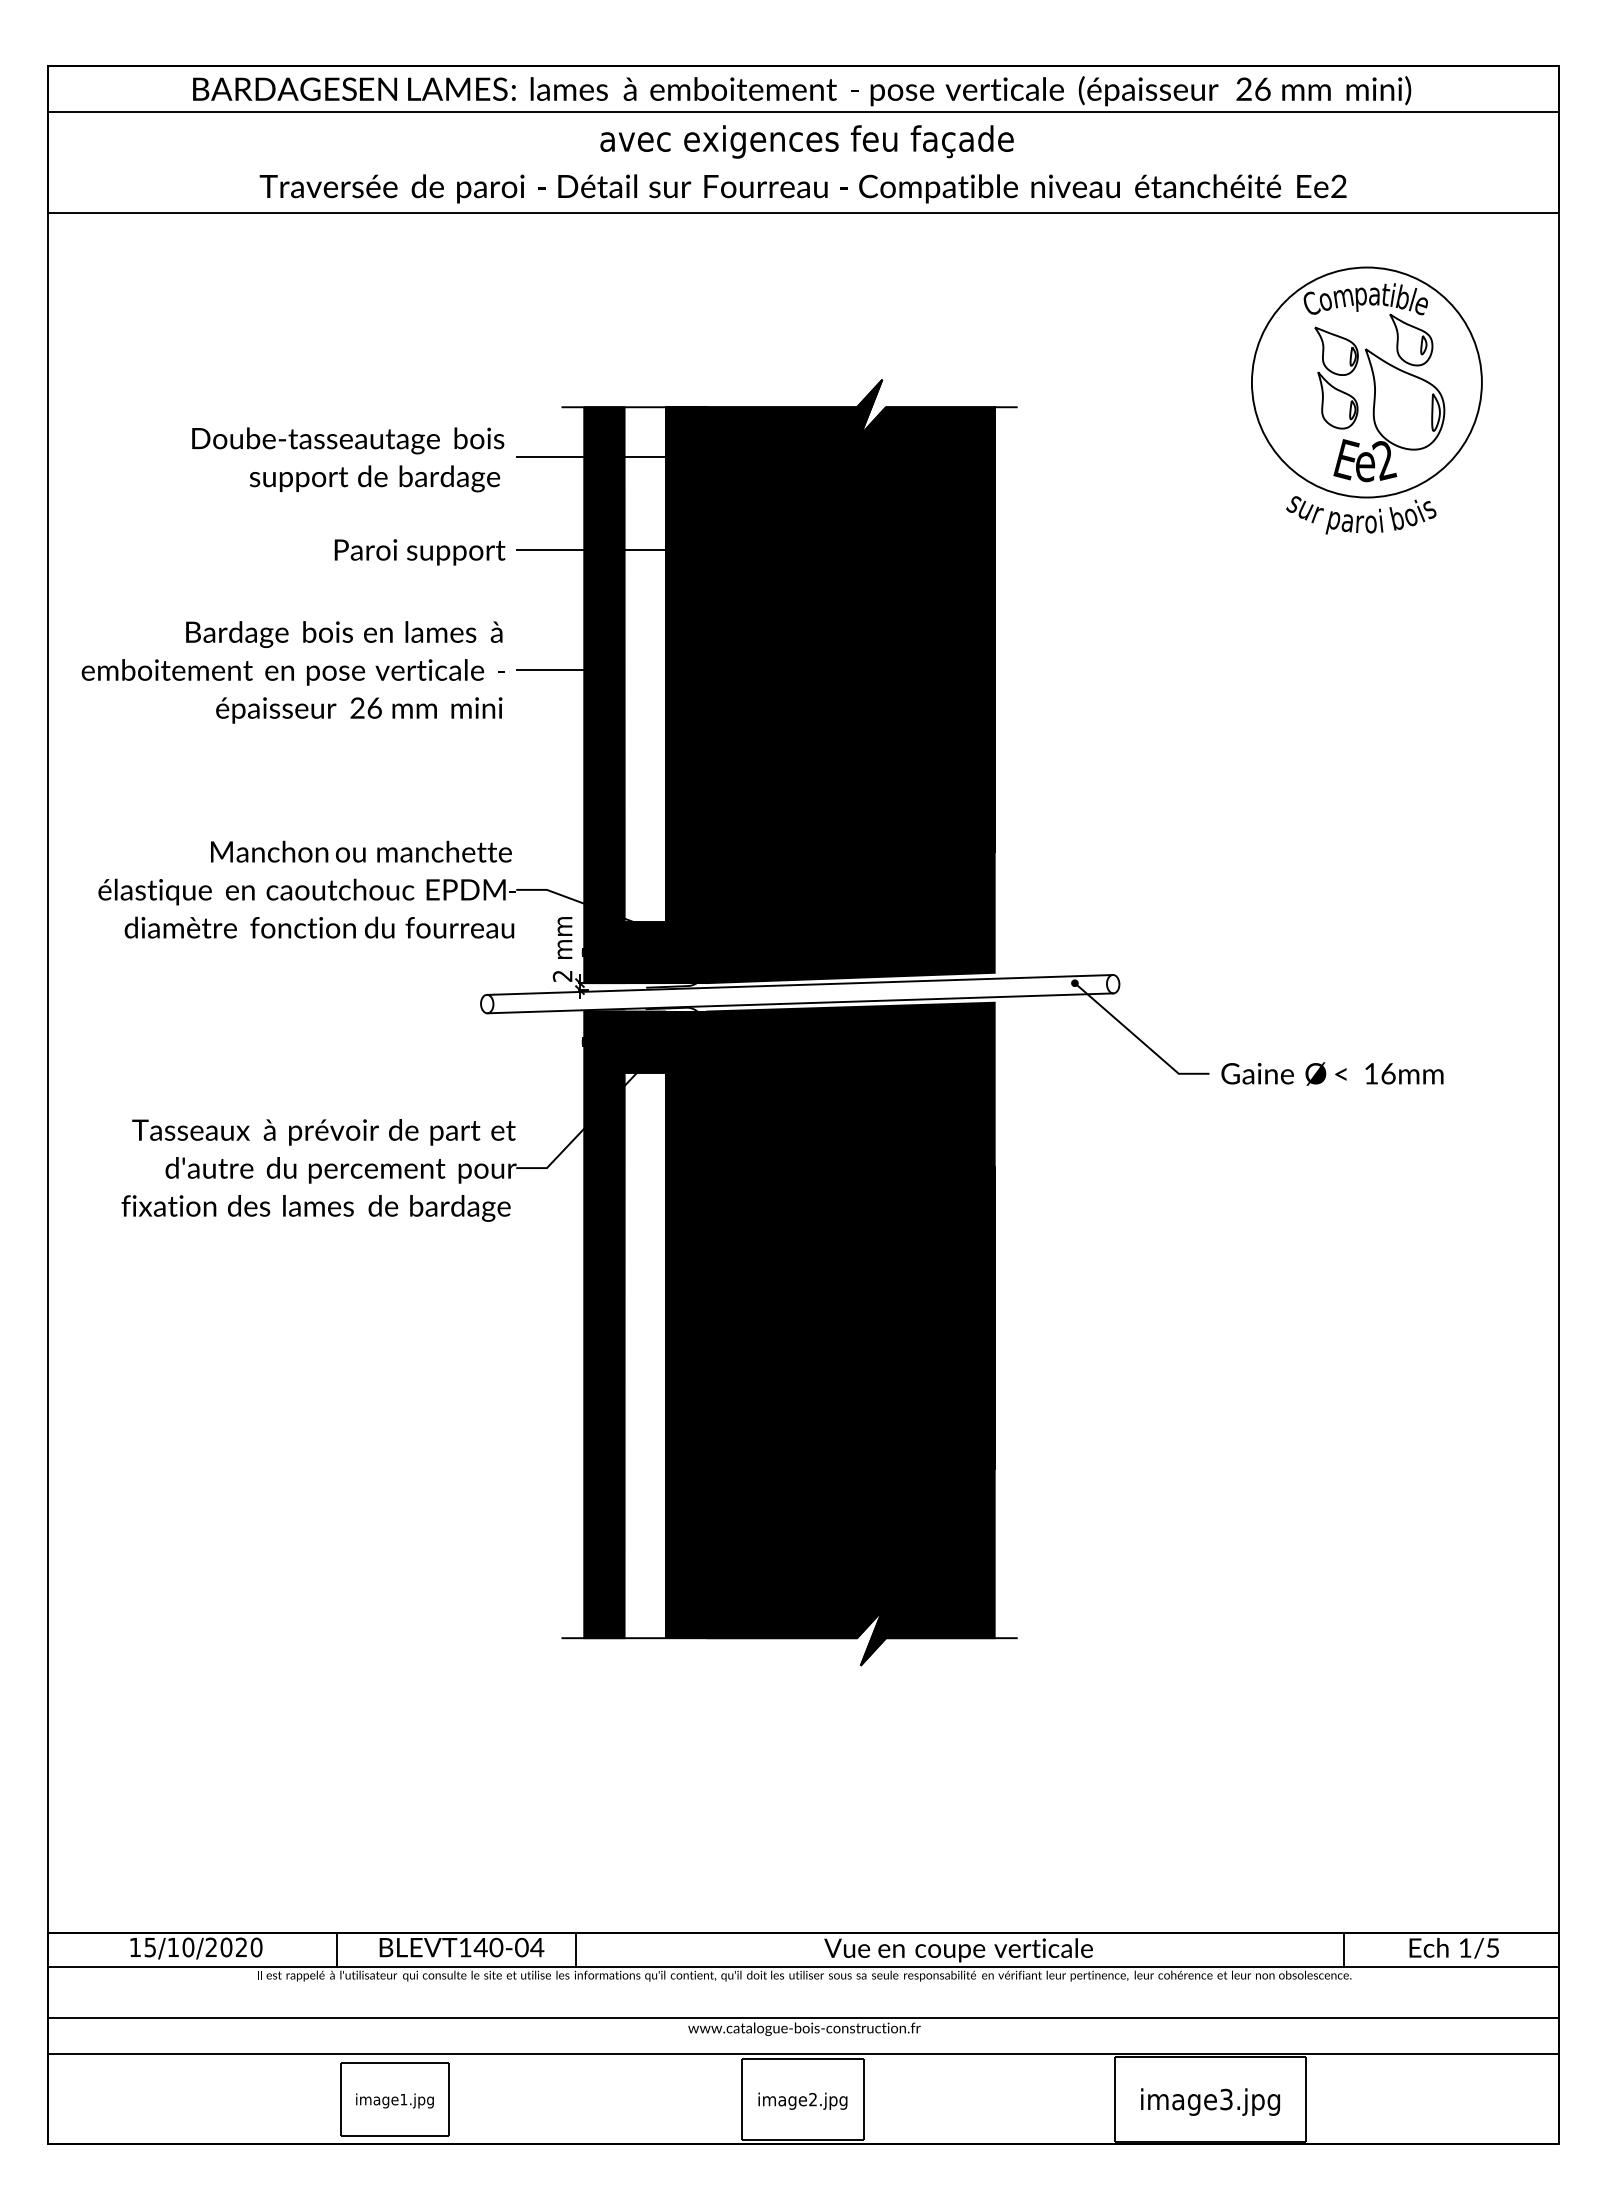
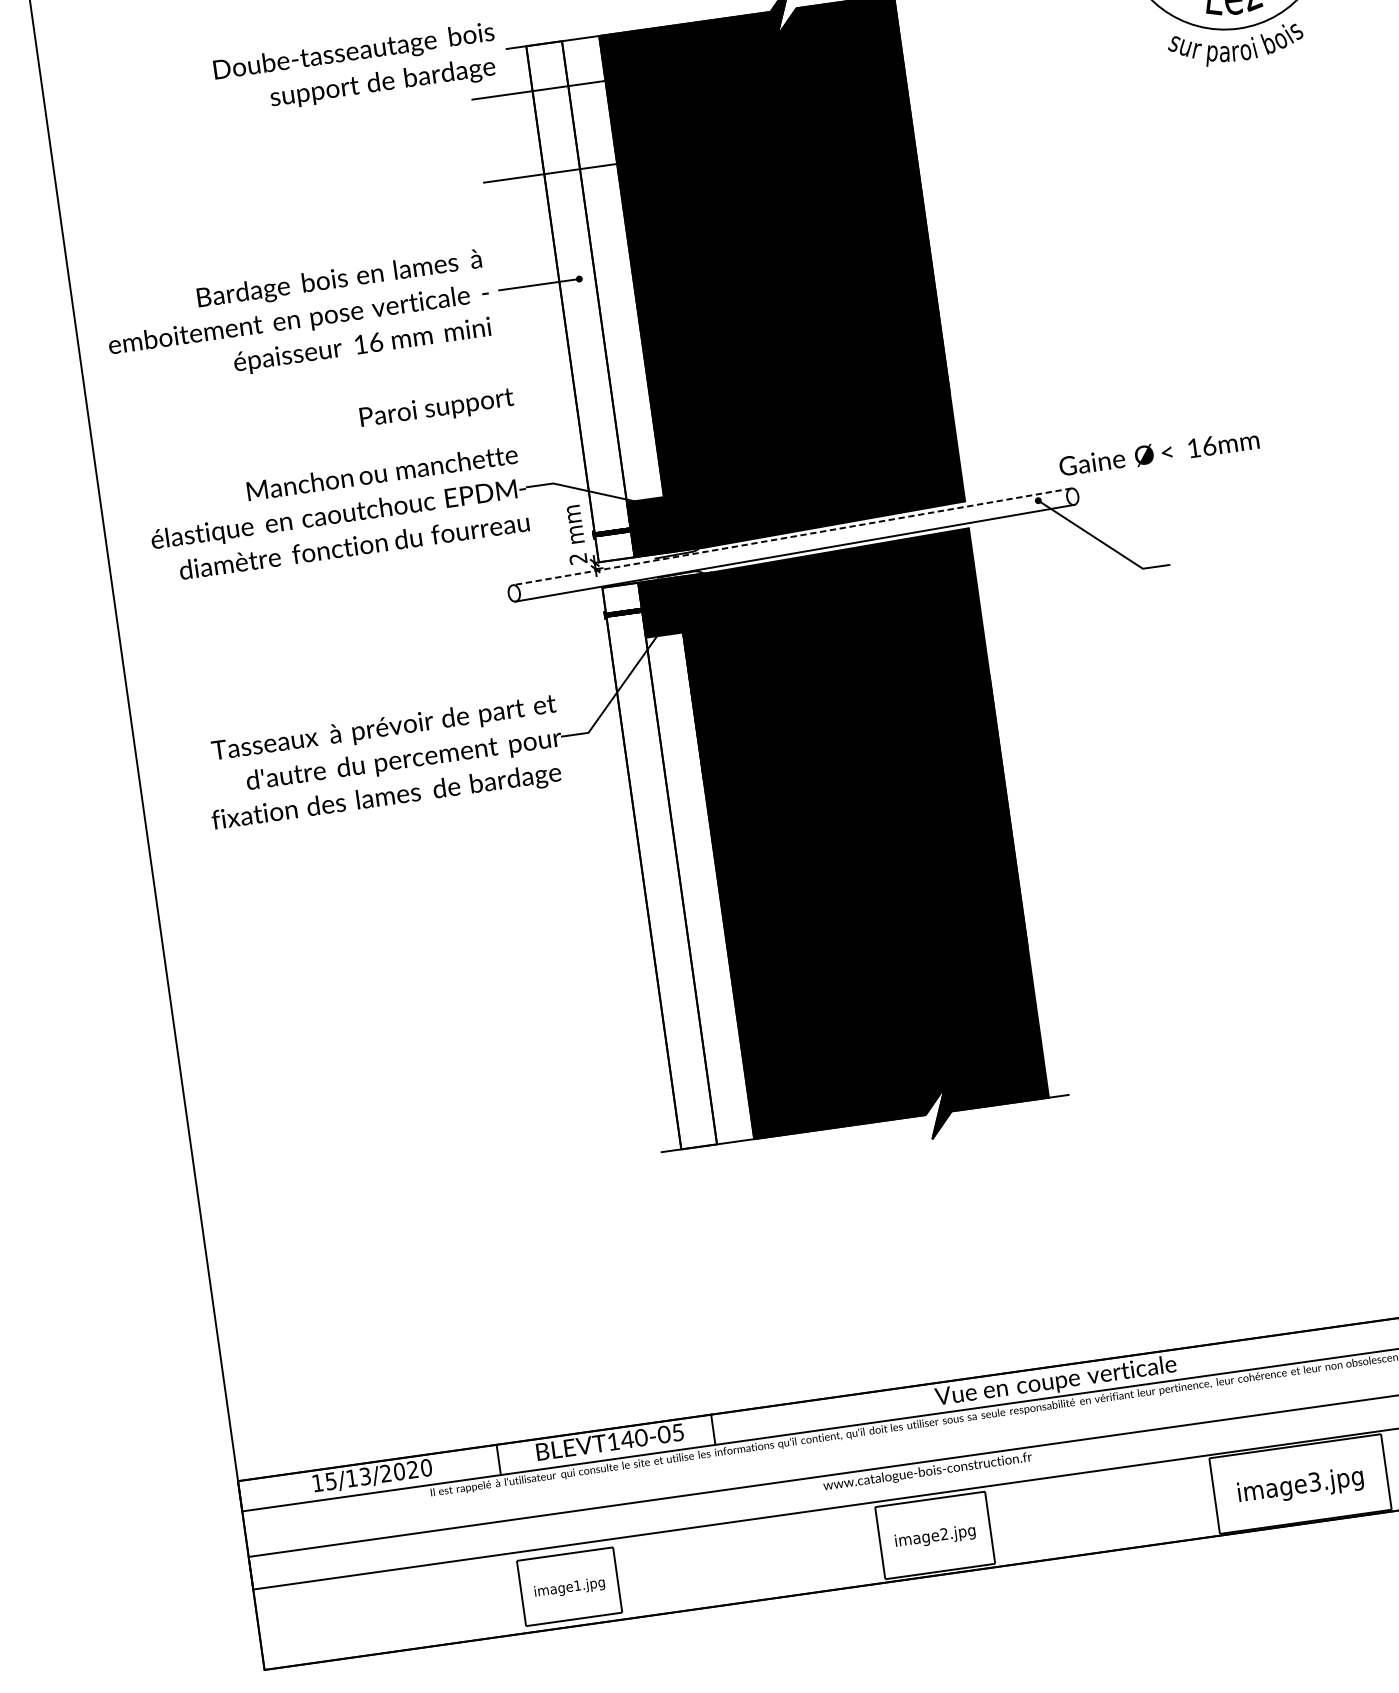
text: (348, 459) -> (356, 69), moved
text: (419, 552) -> (436, 409), moved
fill: (604, 695) -> (580, 302), removed
text: (357, 707) -> (360, 343), 26 -> 16
line: (800, 984) -> (792, 536), solid -> dashed
text: (1332, 1073) -> (1159, 452), moved
fill: (604, 1324) -> (659, 865), removed
text: (188, 1947) -> (365, 1476), 15/10/2020 -> 15/13/2020
text: (537, 1947) -> (678, 1432), \c16711848;BLEVT140-04 -> \c16711848;BLEVT140-05

